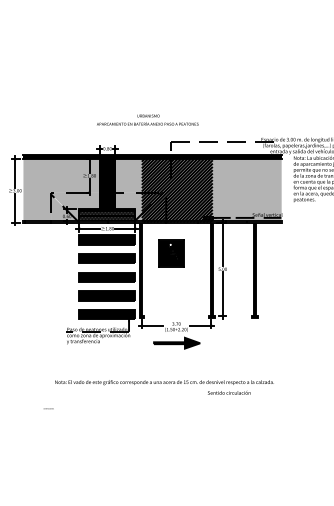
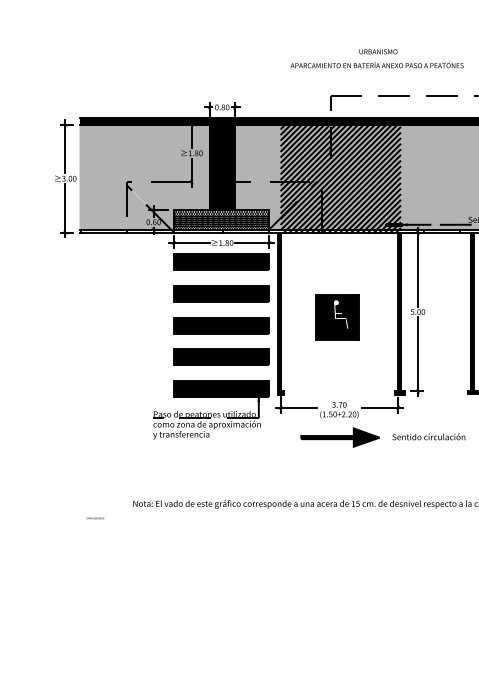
text: (147, 119) -> (376, 57), moved
part: (171, 253) -> (337, 317), moved
text: (229, 392) -> (429, 436), moved
text: (48, 408) -> (94, 517), moved

